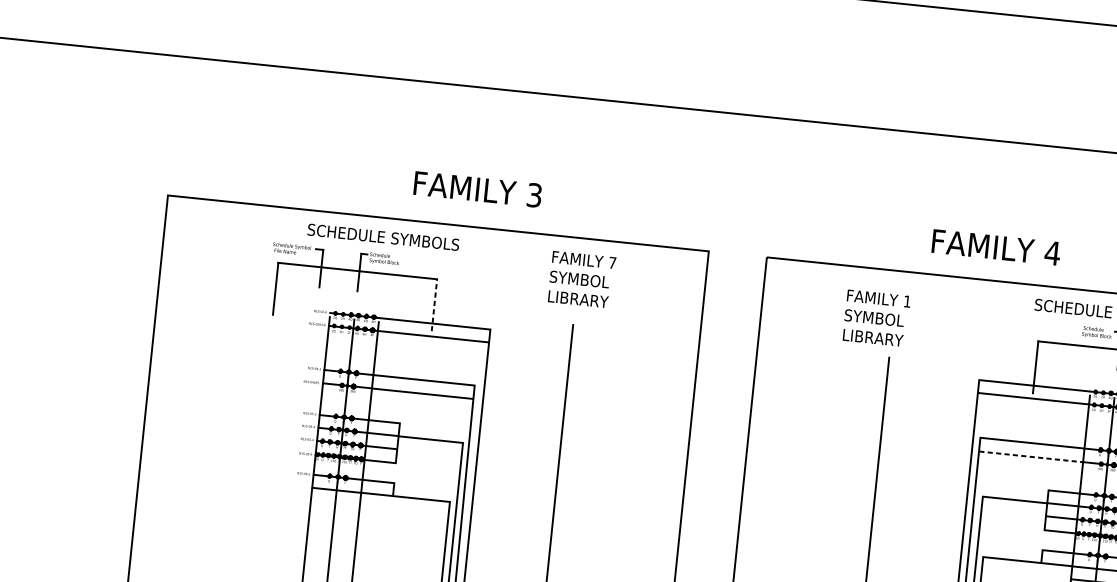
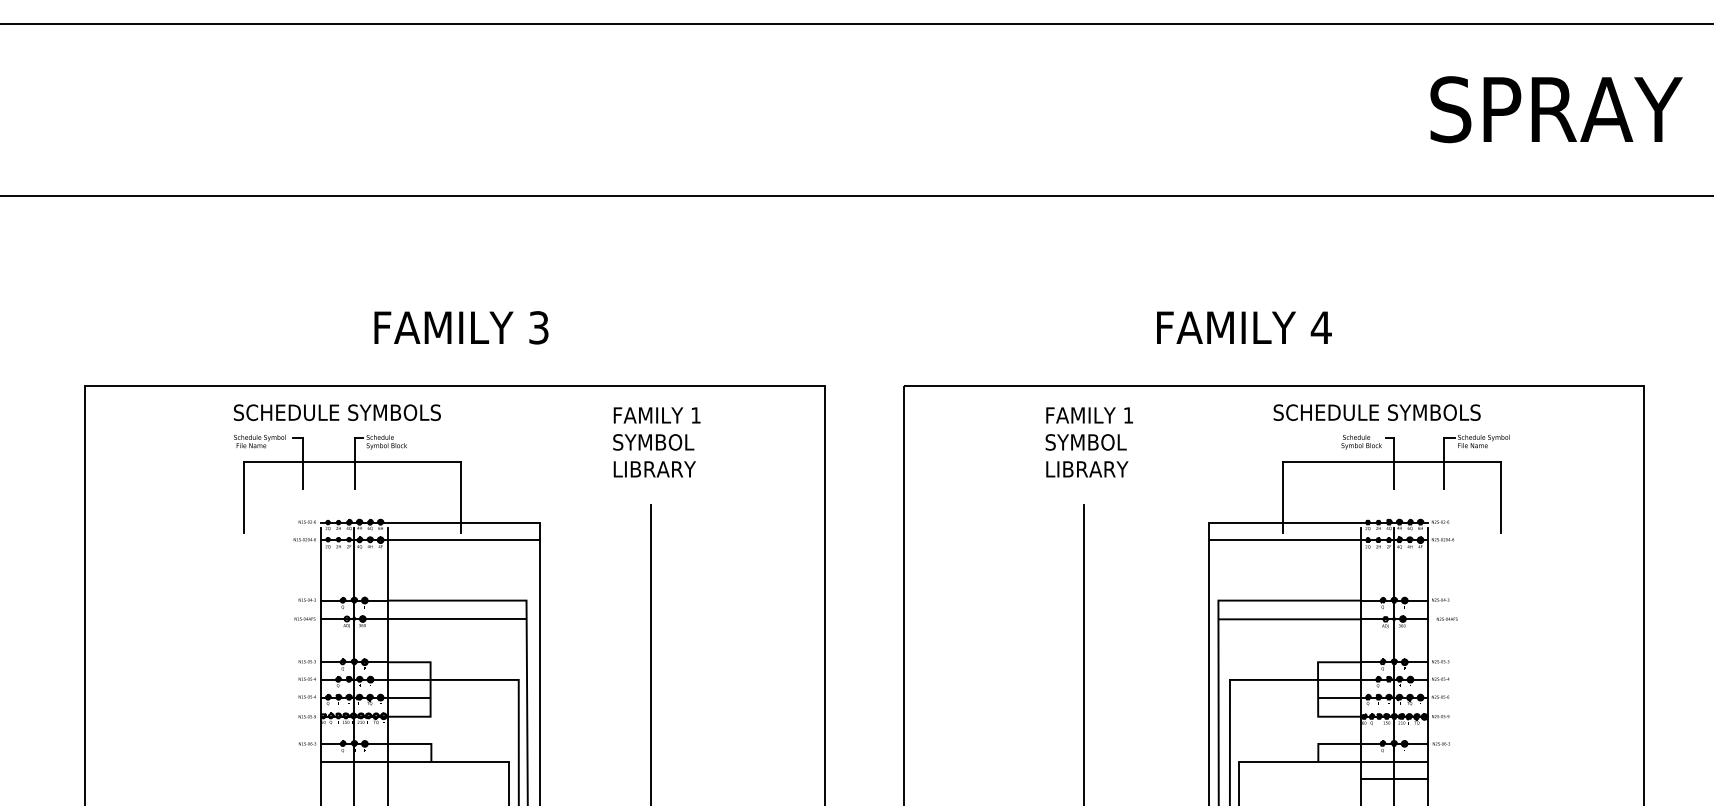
text: (477, 189) -> (461, 327), moved
text: (383, 237) -> (337, 412), moved
text: (996, 247) -> (1244, 327), moved
text: (612, 263) -> (695, 415), 7 -> 1
line: (434, 305) -> (460, 497), dashed -> solid
text: (876, 318) -> (1088, 442), moved
line: (1030, 456) -> (1289, 619), dashed -> solid

